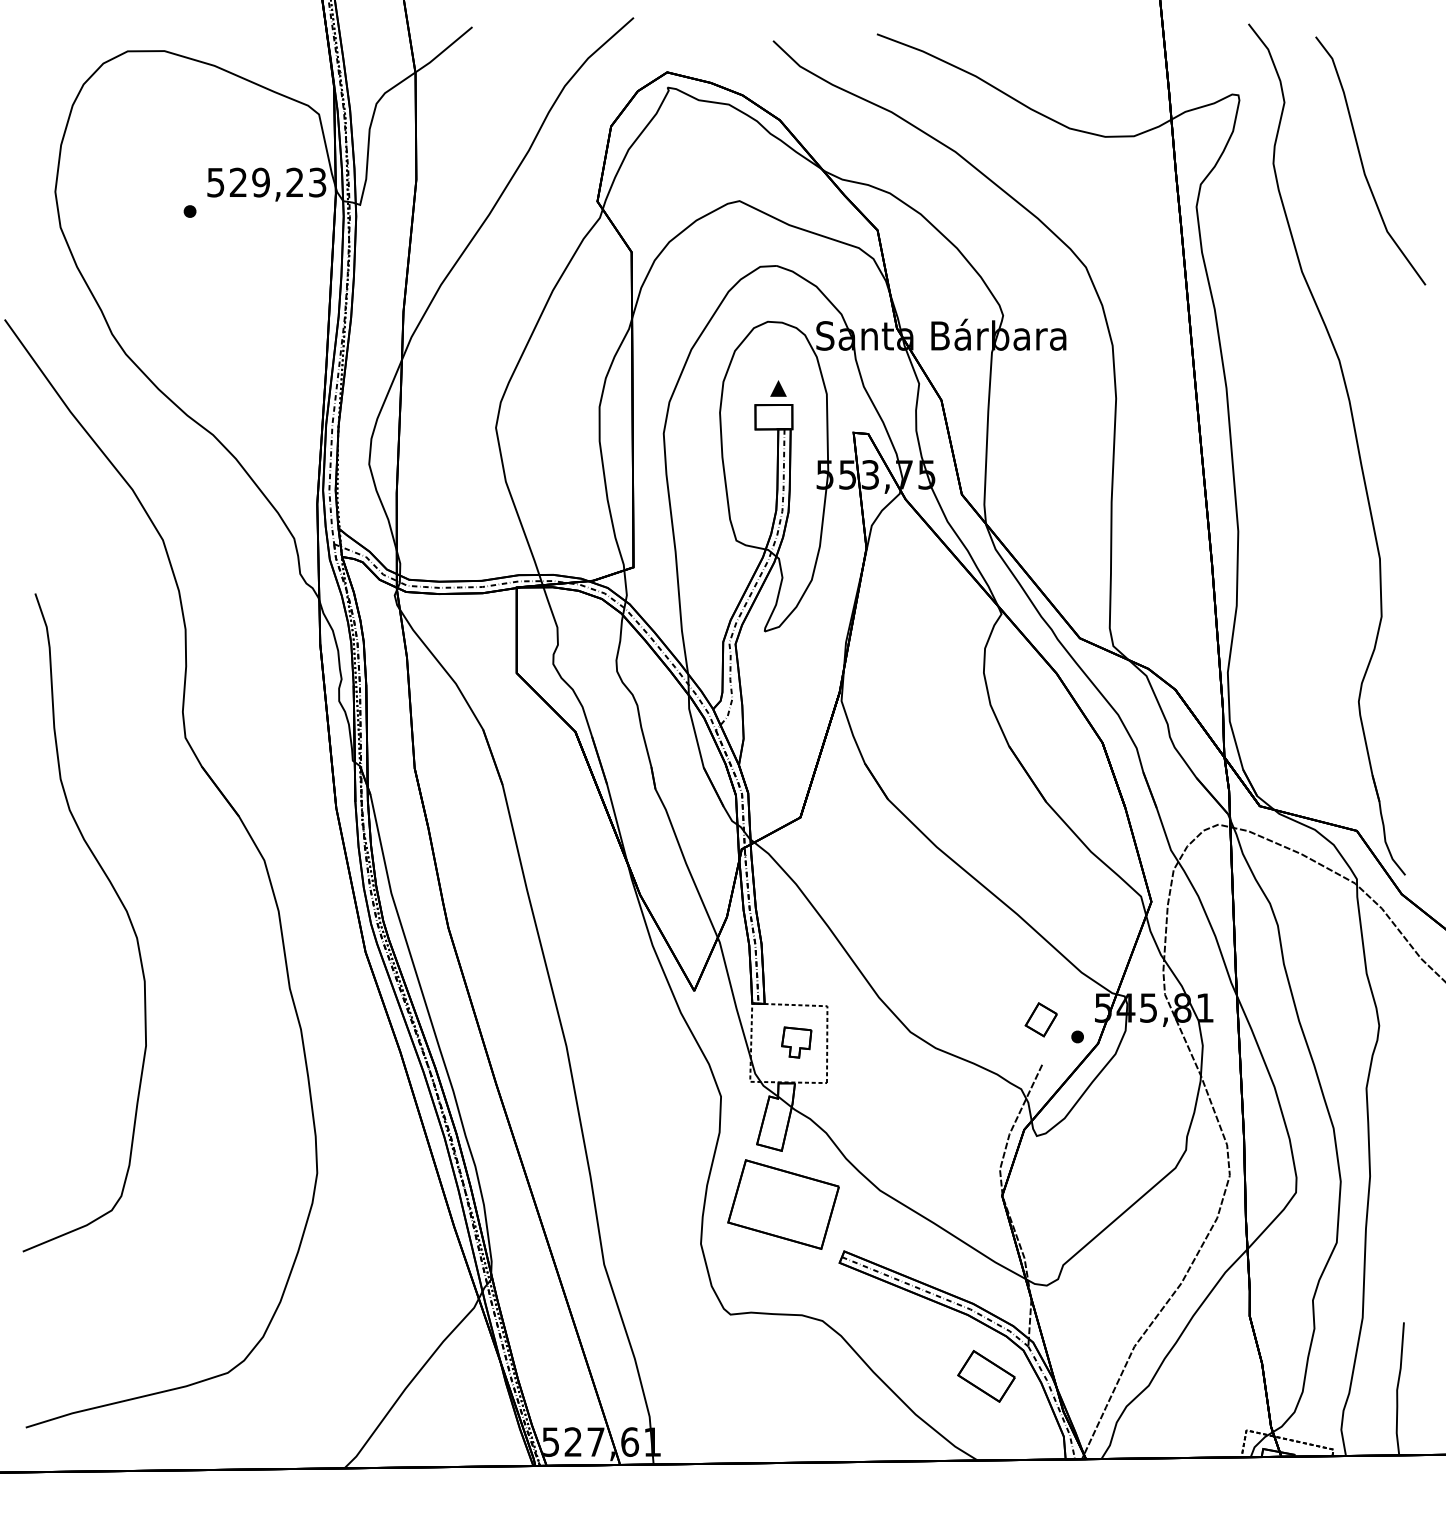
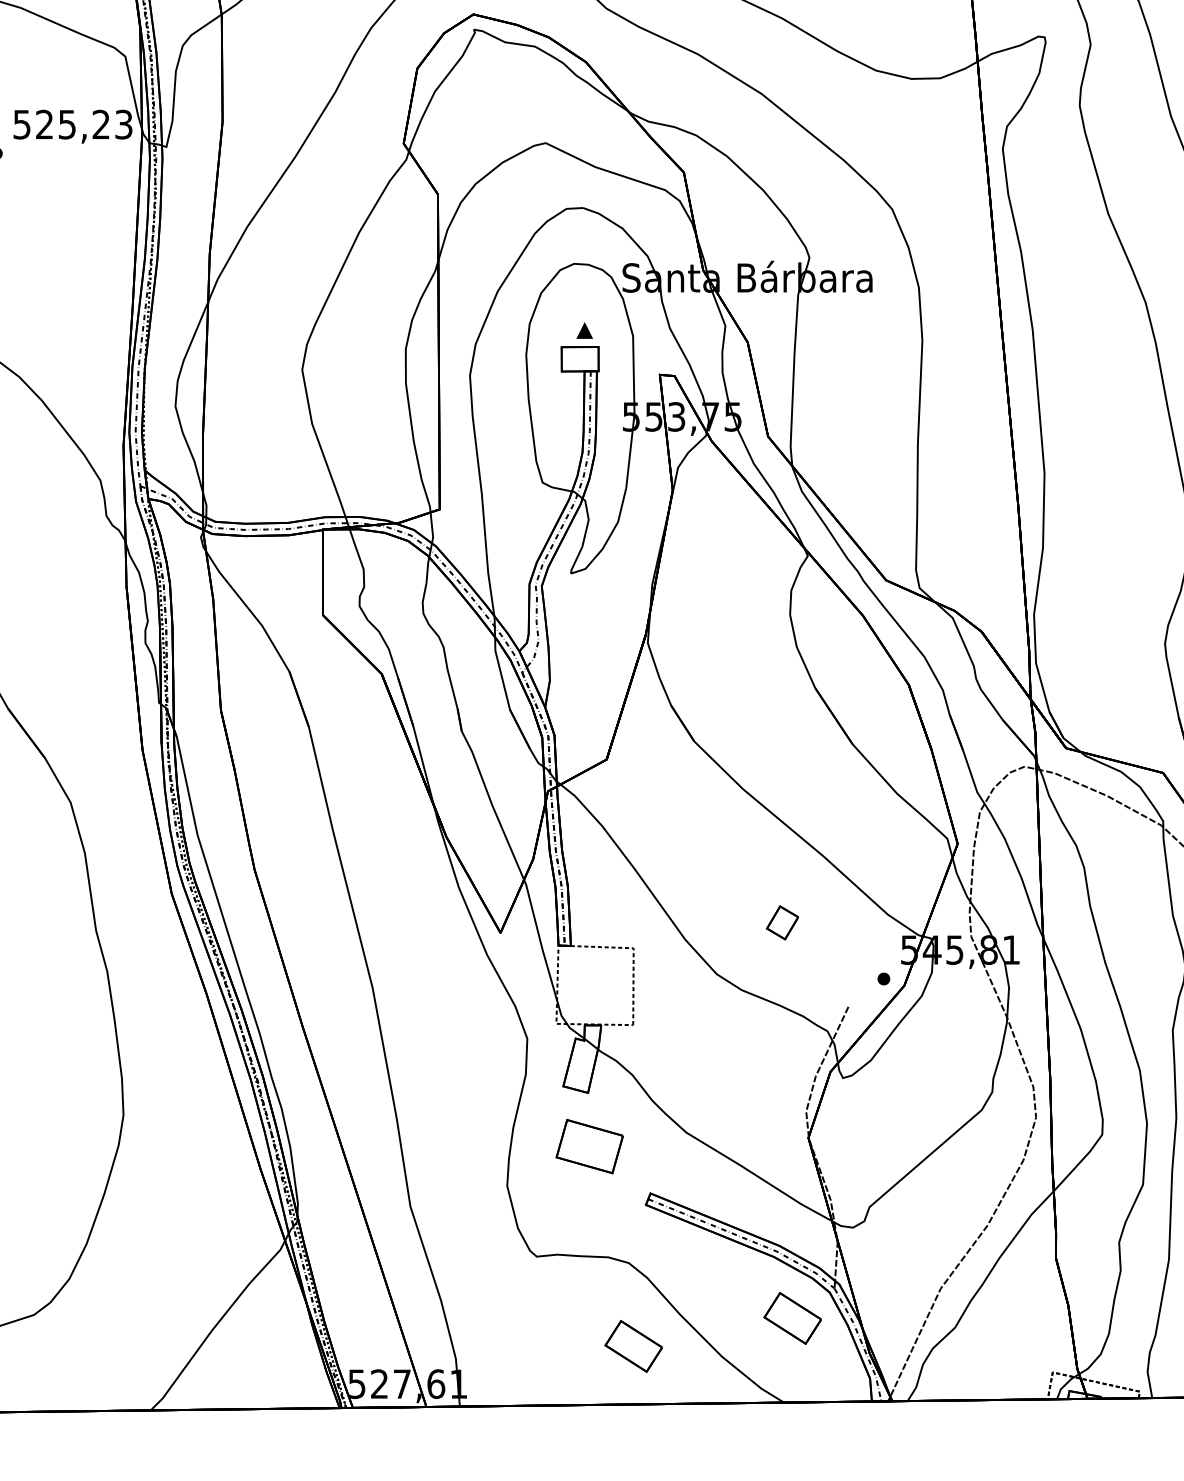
text: (260, 182) -> (66, 124), 529,23 -> 525,23
part: (1040, 1019) -> (781, 922), moved
part: (796, 1042) -> (602, 984), removed
part: (783, 1204) -> (589, 1146), size x0.6
part: (827, 1403) -> (633, 1345), added

